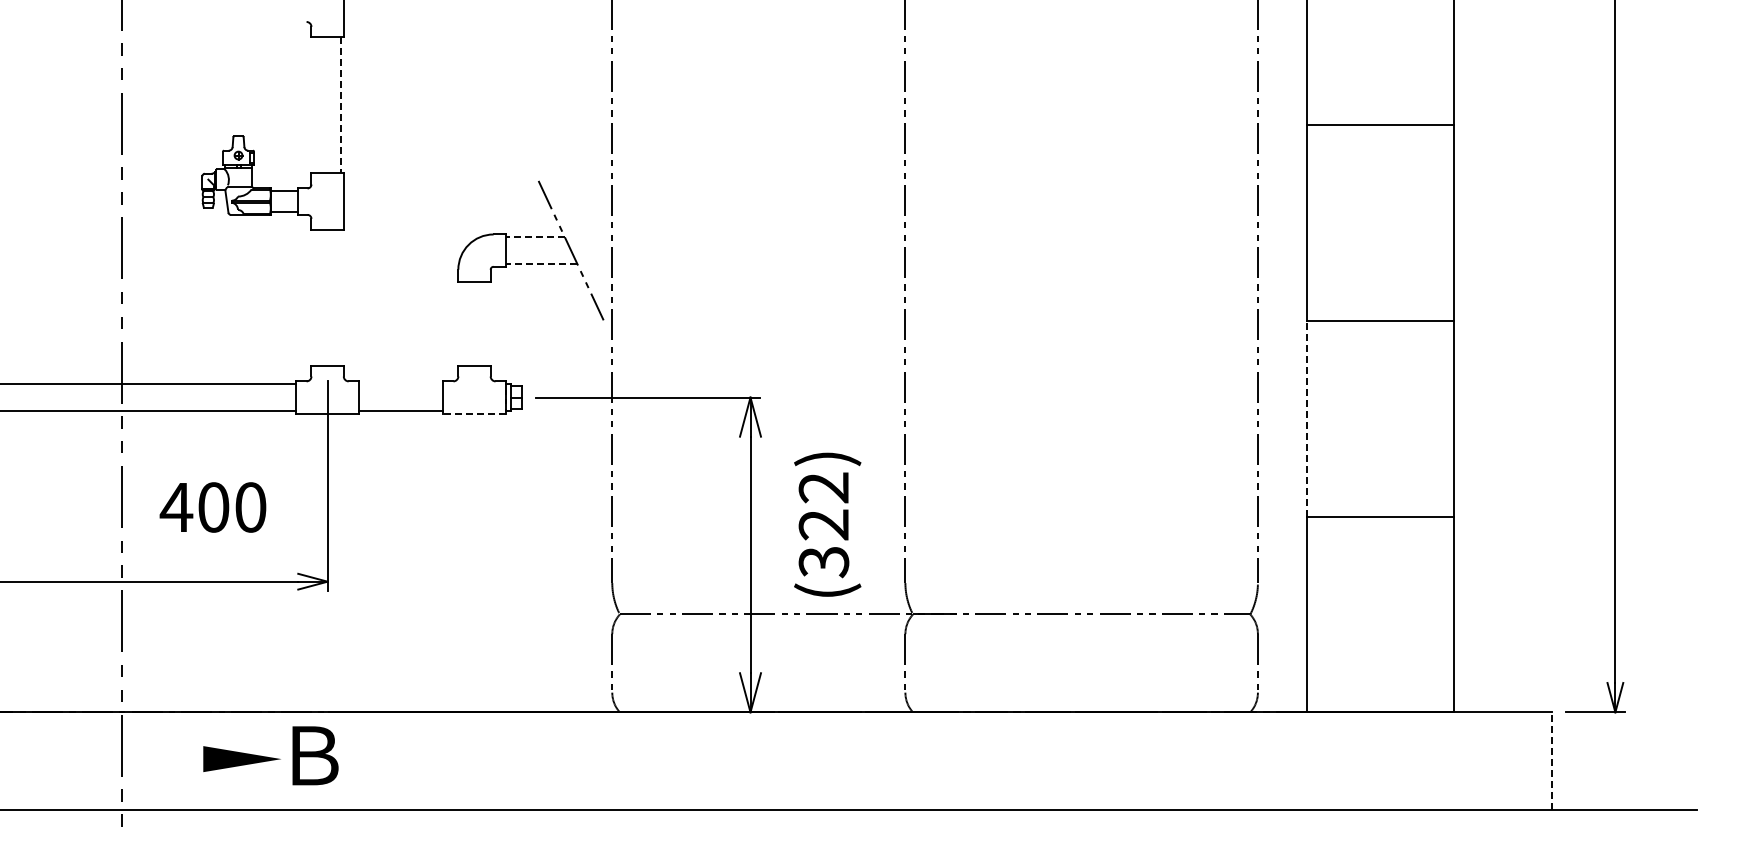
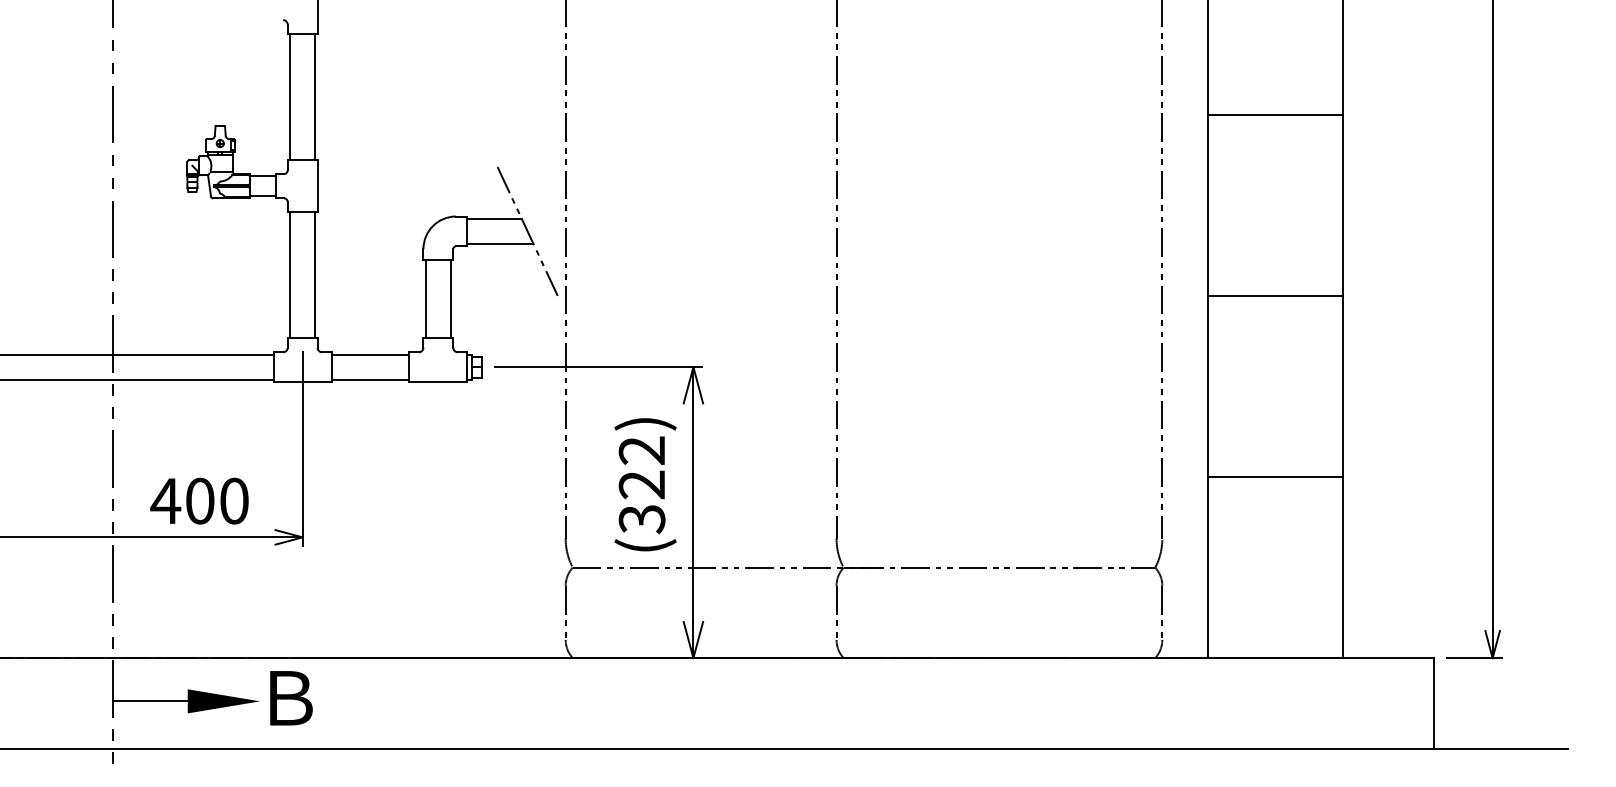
line: (314, 105) -> (290, 97), added
line: (340, 105) -> (314, 97), dashed -> solid
line: (535, 237) -> (494, 219), dashed -> solid
line: (541, 263) -> (500, 243), dashed -> solid
line: (314, 298) -> (290, 275), added
line: (340, 298) -> (314, 275), added
line: (461, 323) -> (426, 298), added
line: (487, 323) -> (450, 298), added
line: (400, 384) -> (369, 355), added
line: (474, 413) -> (438, 381), dashed -> solid
line: (1306, 418) -> (1207, 386), dashed -> solid
text: (212, 507) -> (199, 501), moved
text: (827, 524) -> (645, 484), moved
line: (162, 759) -> (150, 701), added
line: (1551, 761) -> (1433, 703), dashed -> solid

